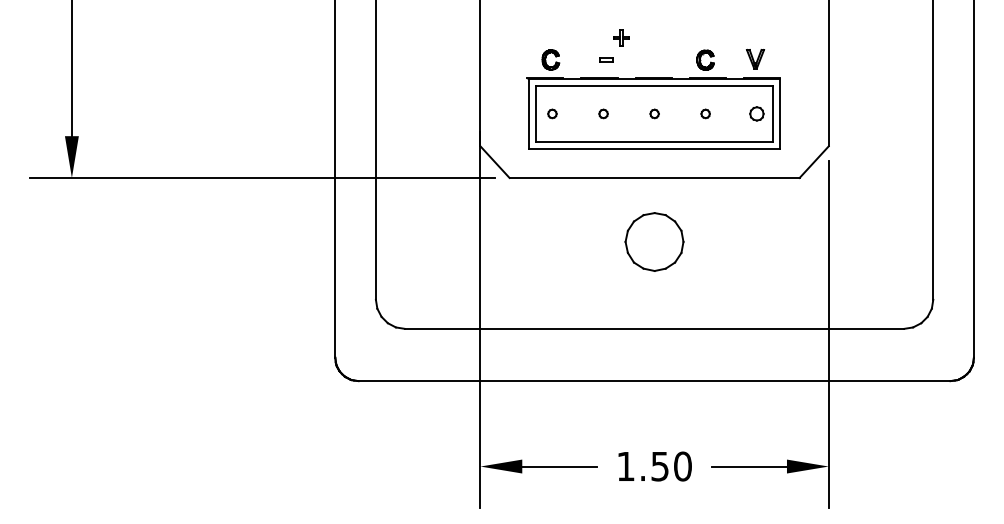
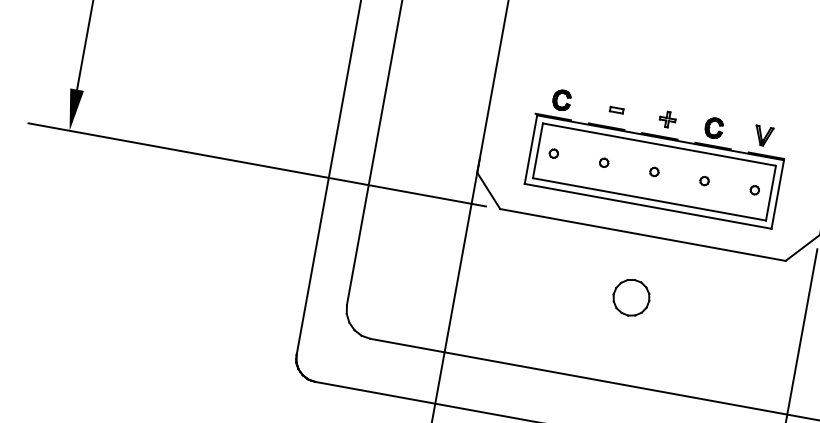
part: (621, 37) -> (667, 119), moved
part: (756, 113) -> (754, 189), size x0.62
part: (654, 241) -> (631, 297), size x0.62

